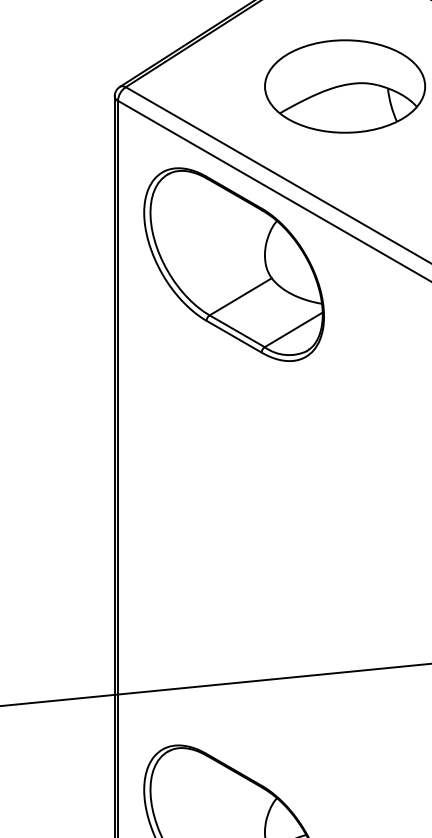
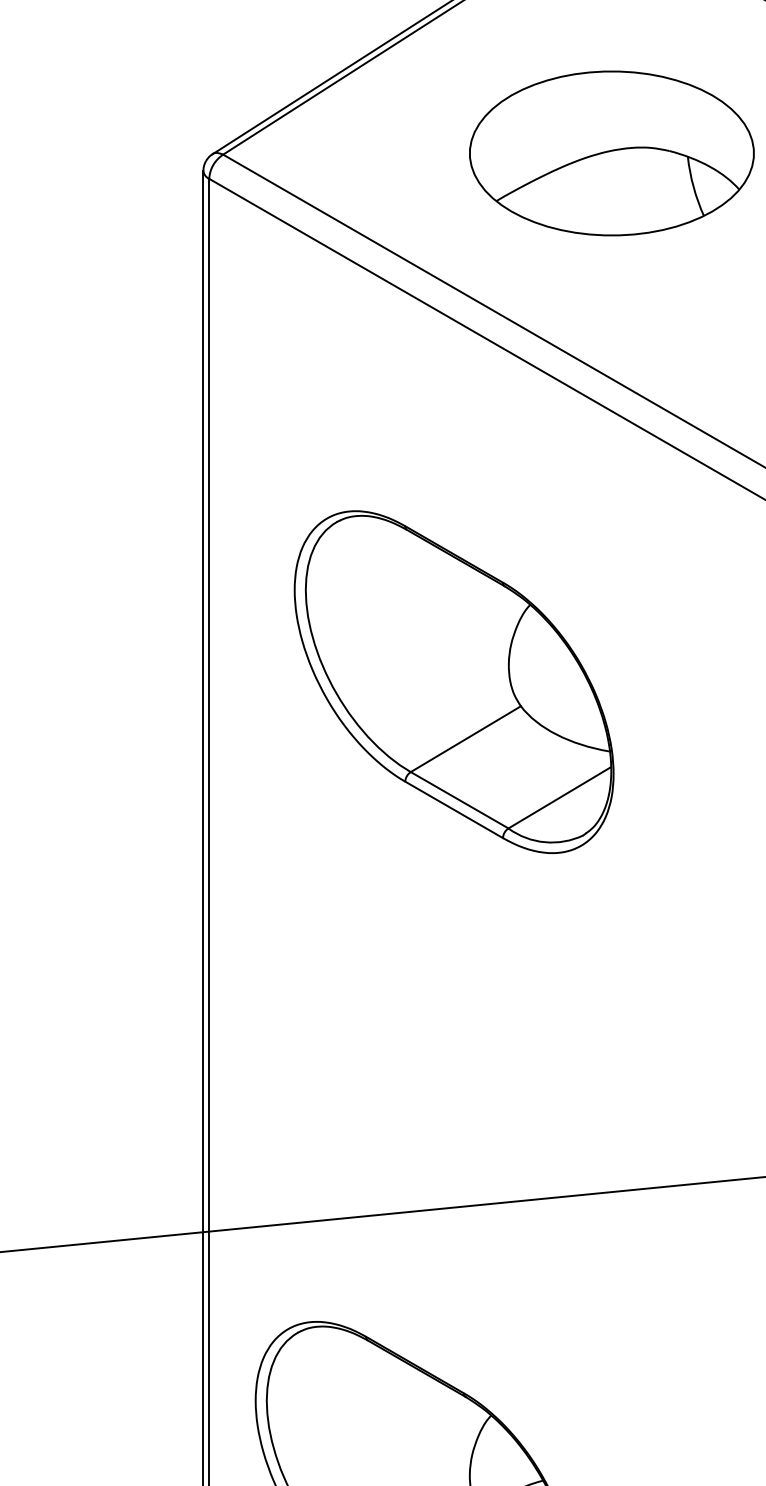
part: (233, 264) -> (453, 681), moved

